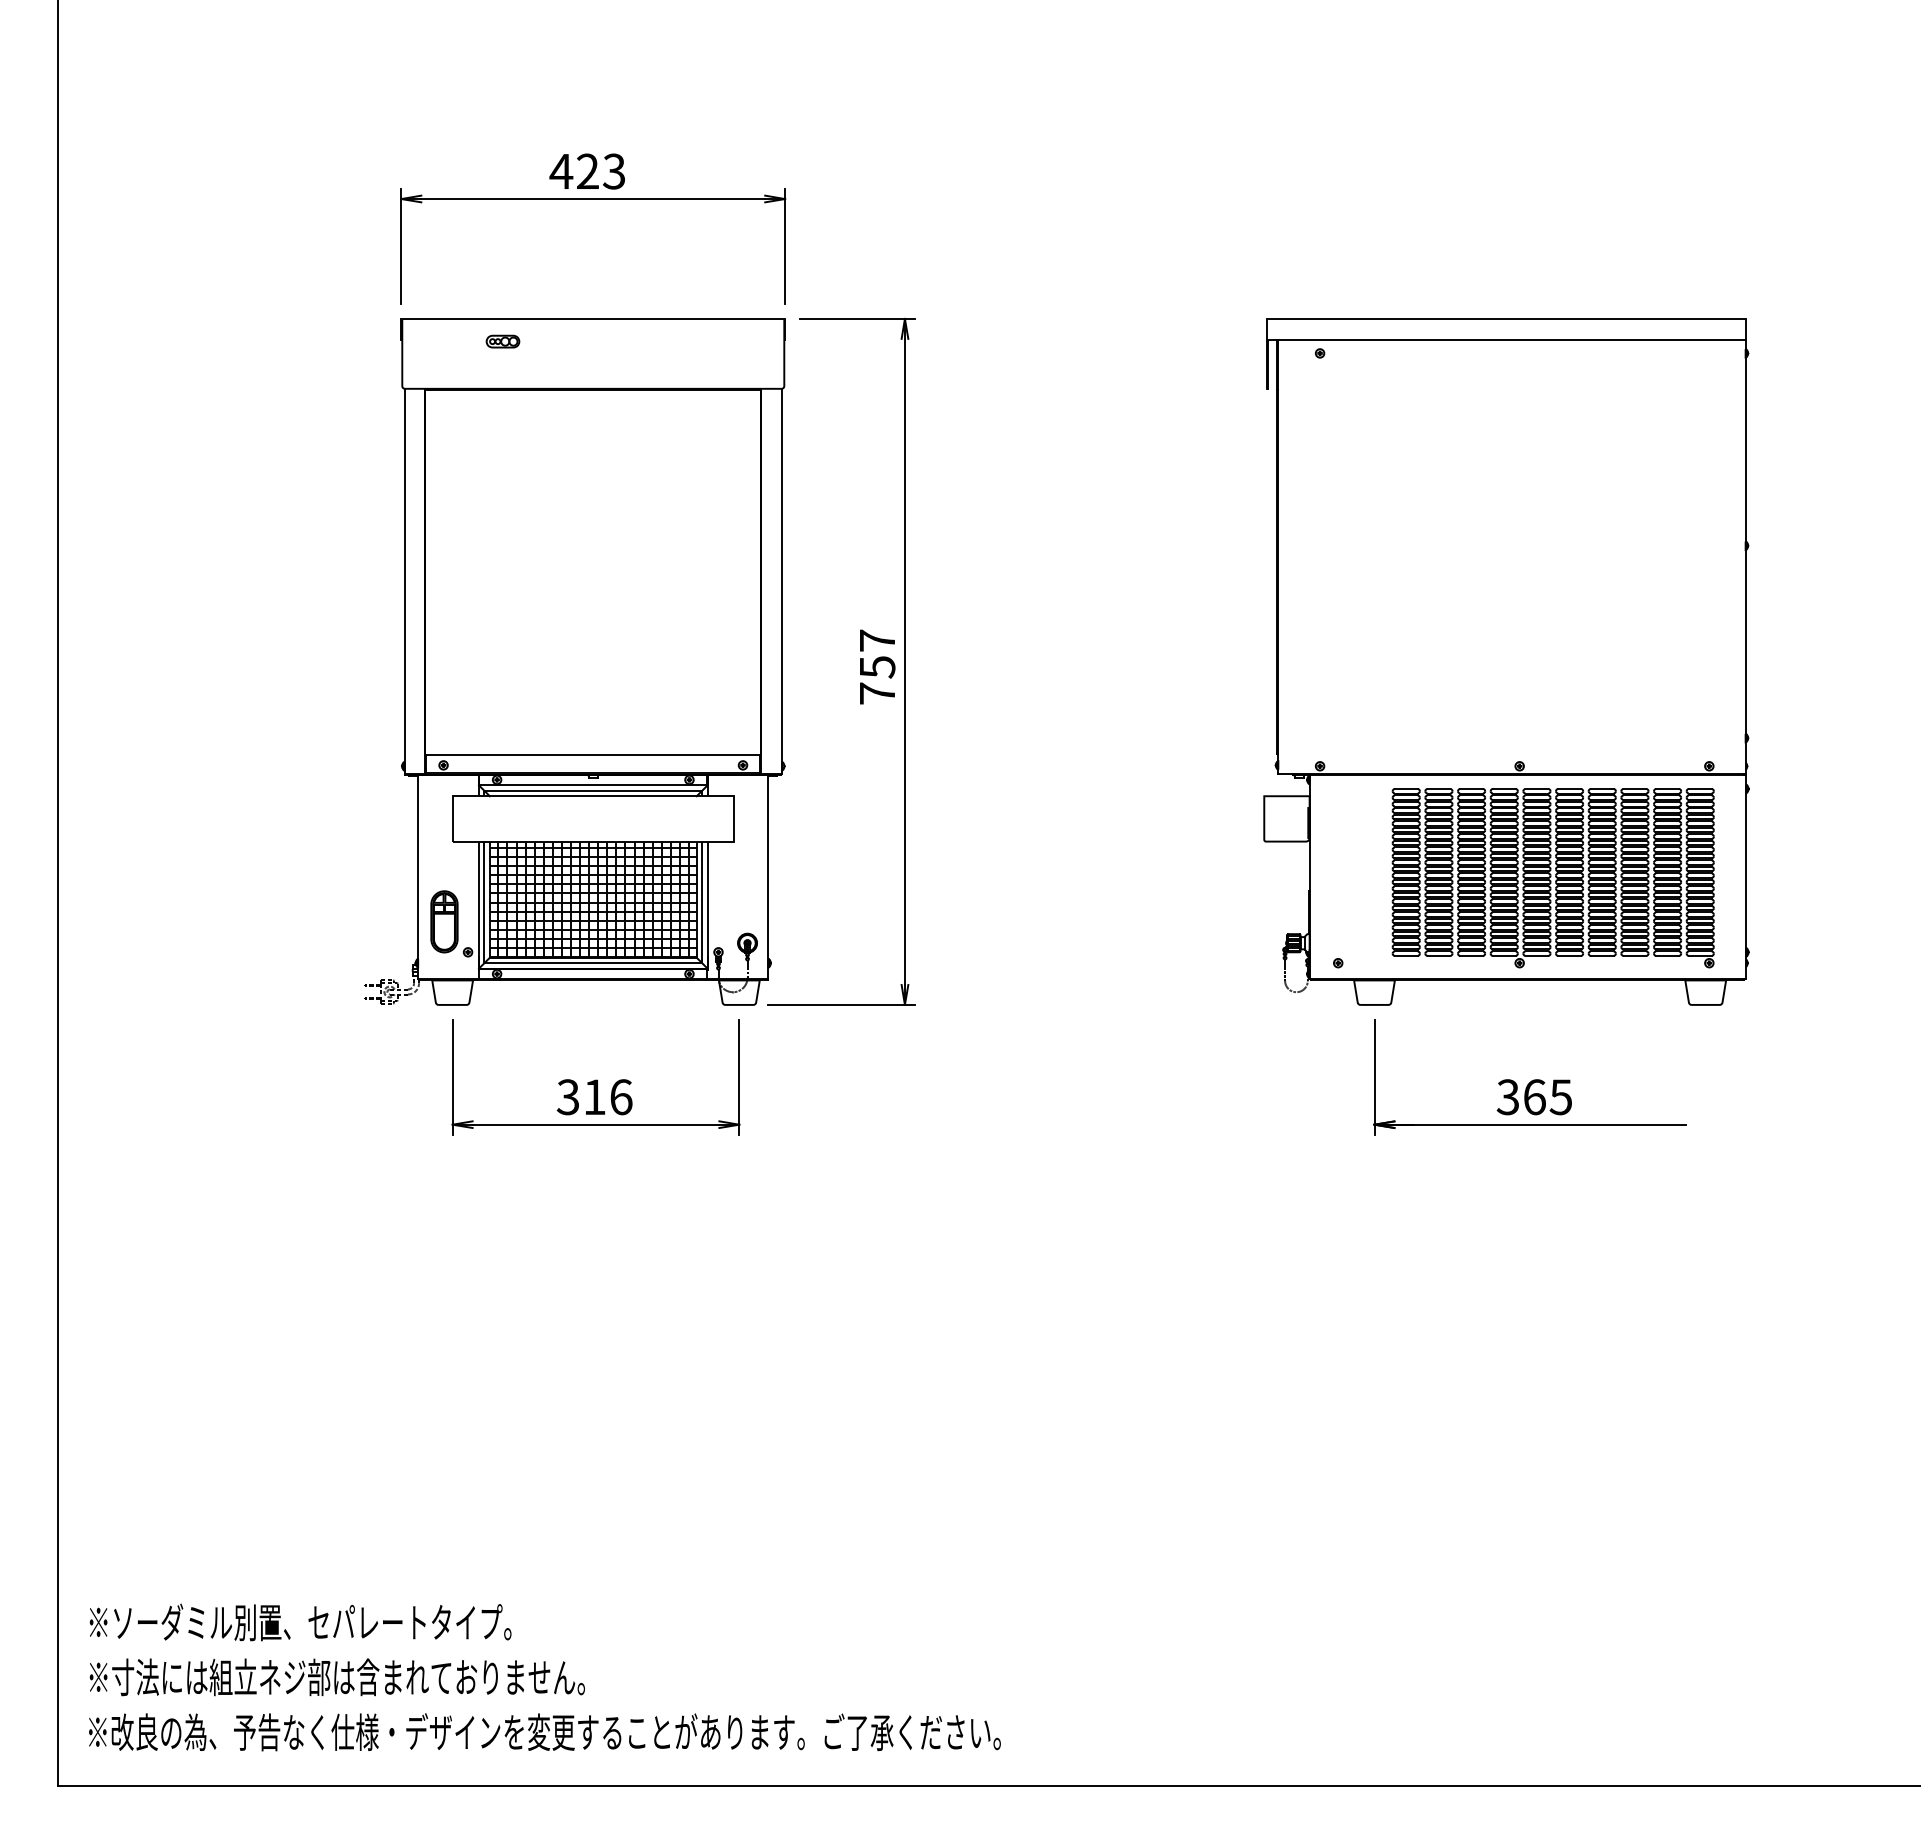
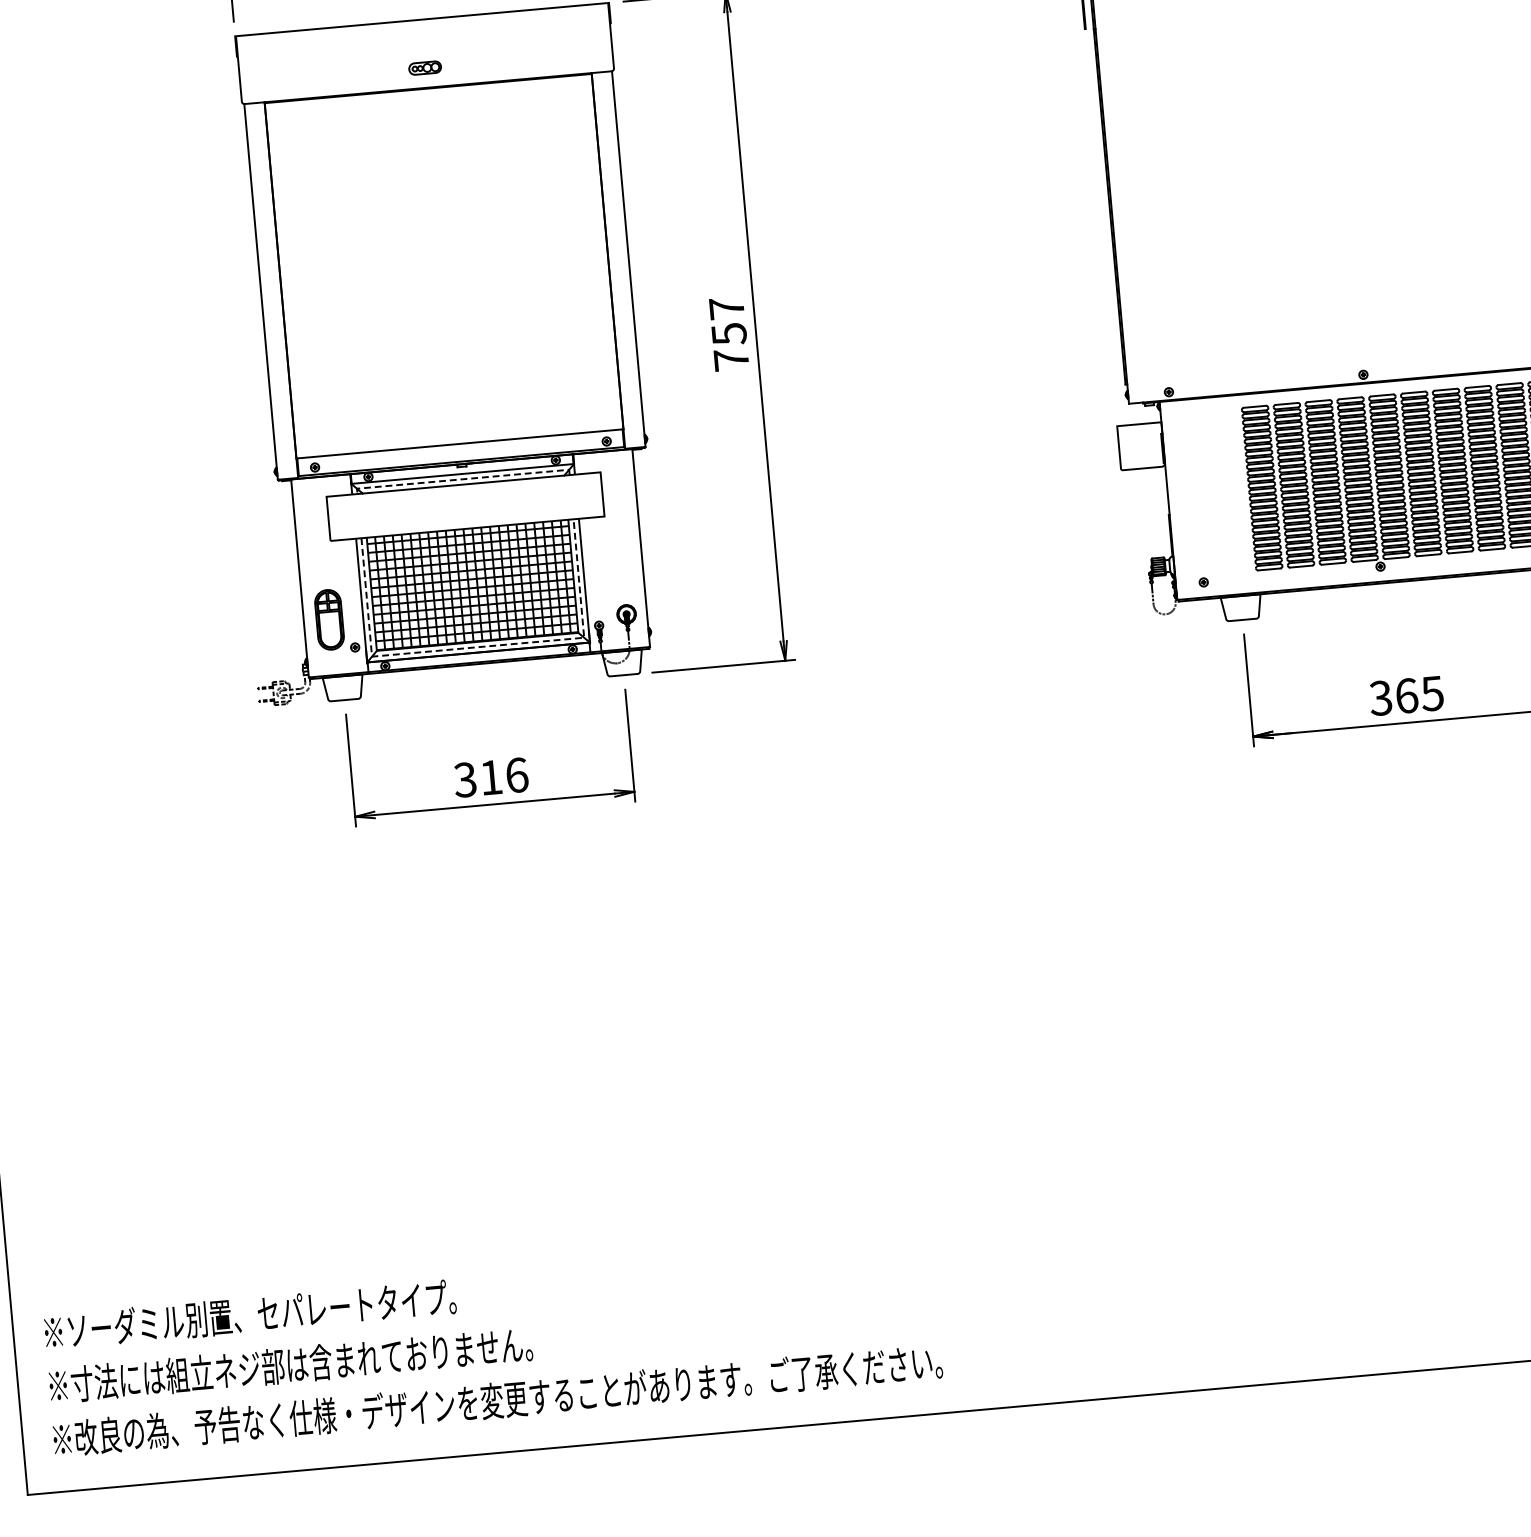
part: (502, 341) -> (424, 68), moved
line: (593, 790) -> (463, 478), solid -> dashed
line: (593, 963) -> (478, 647), solid -> dashed

